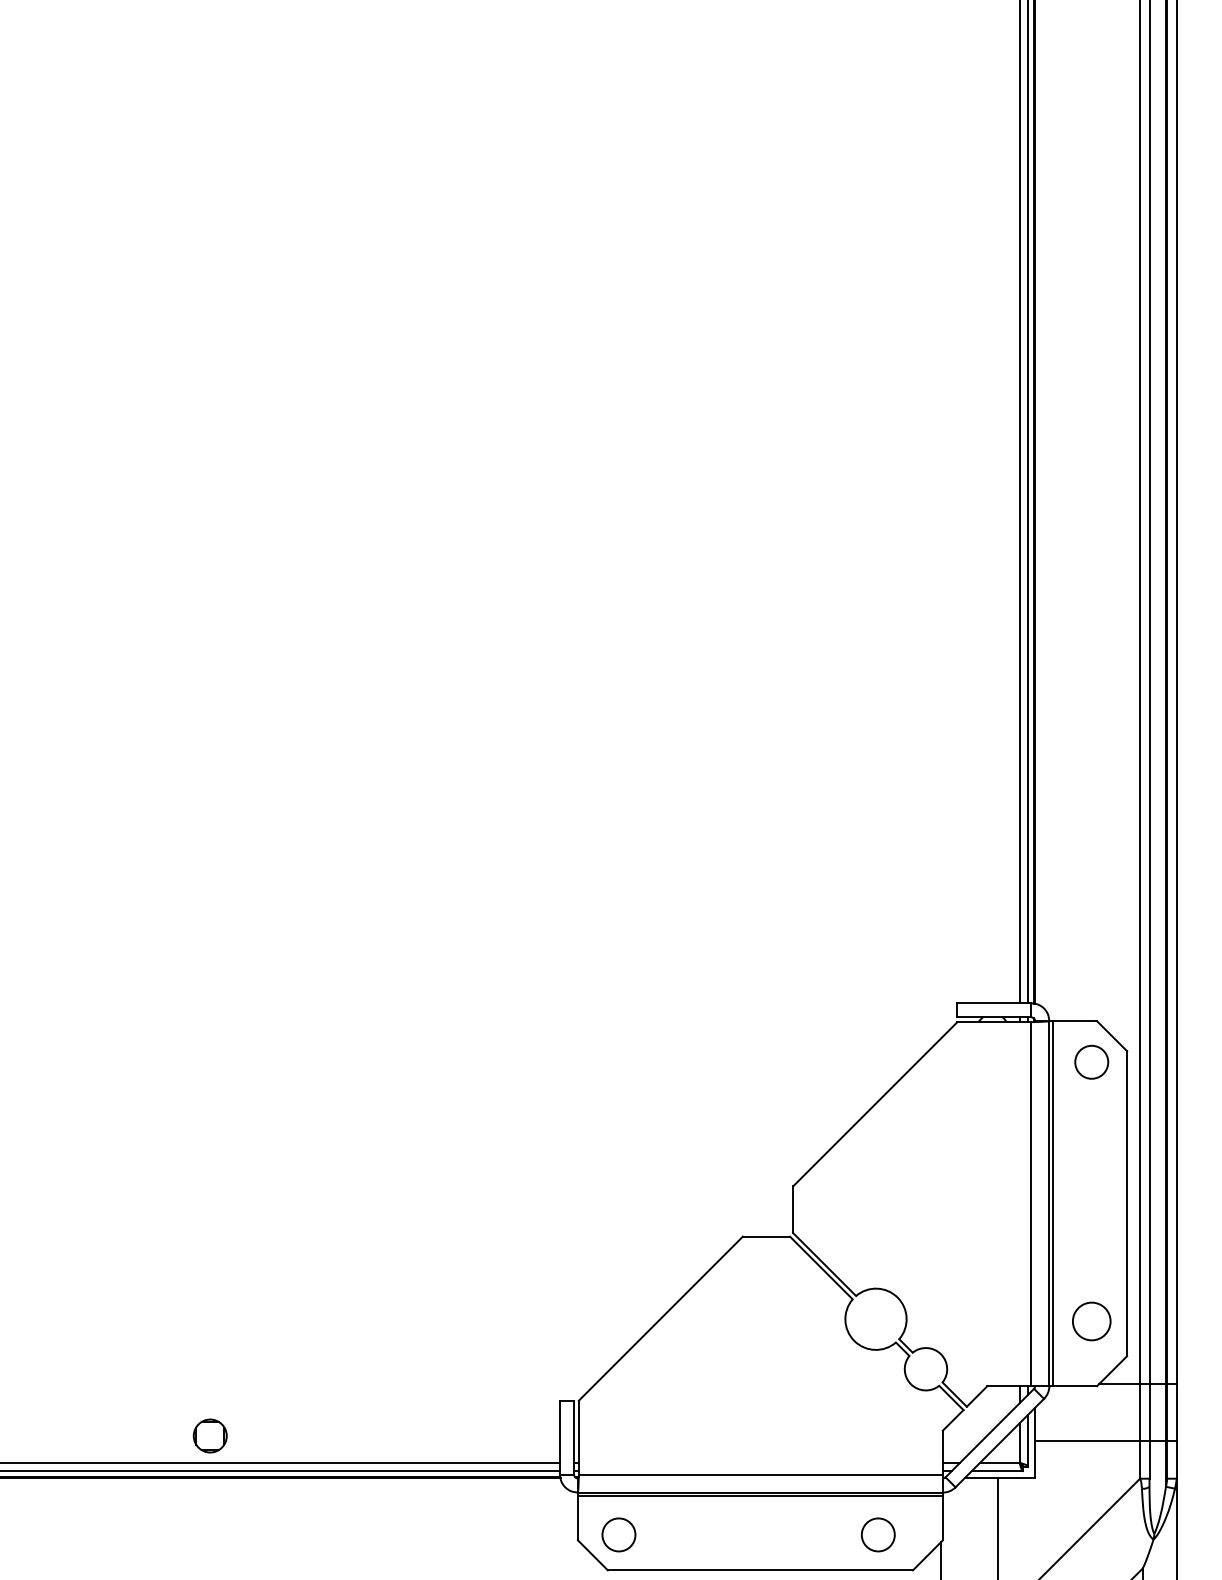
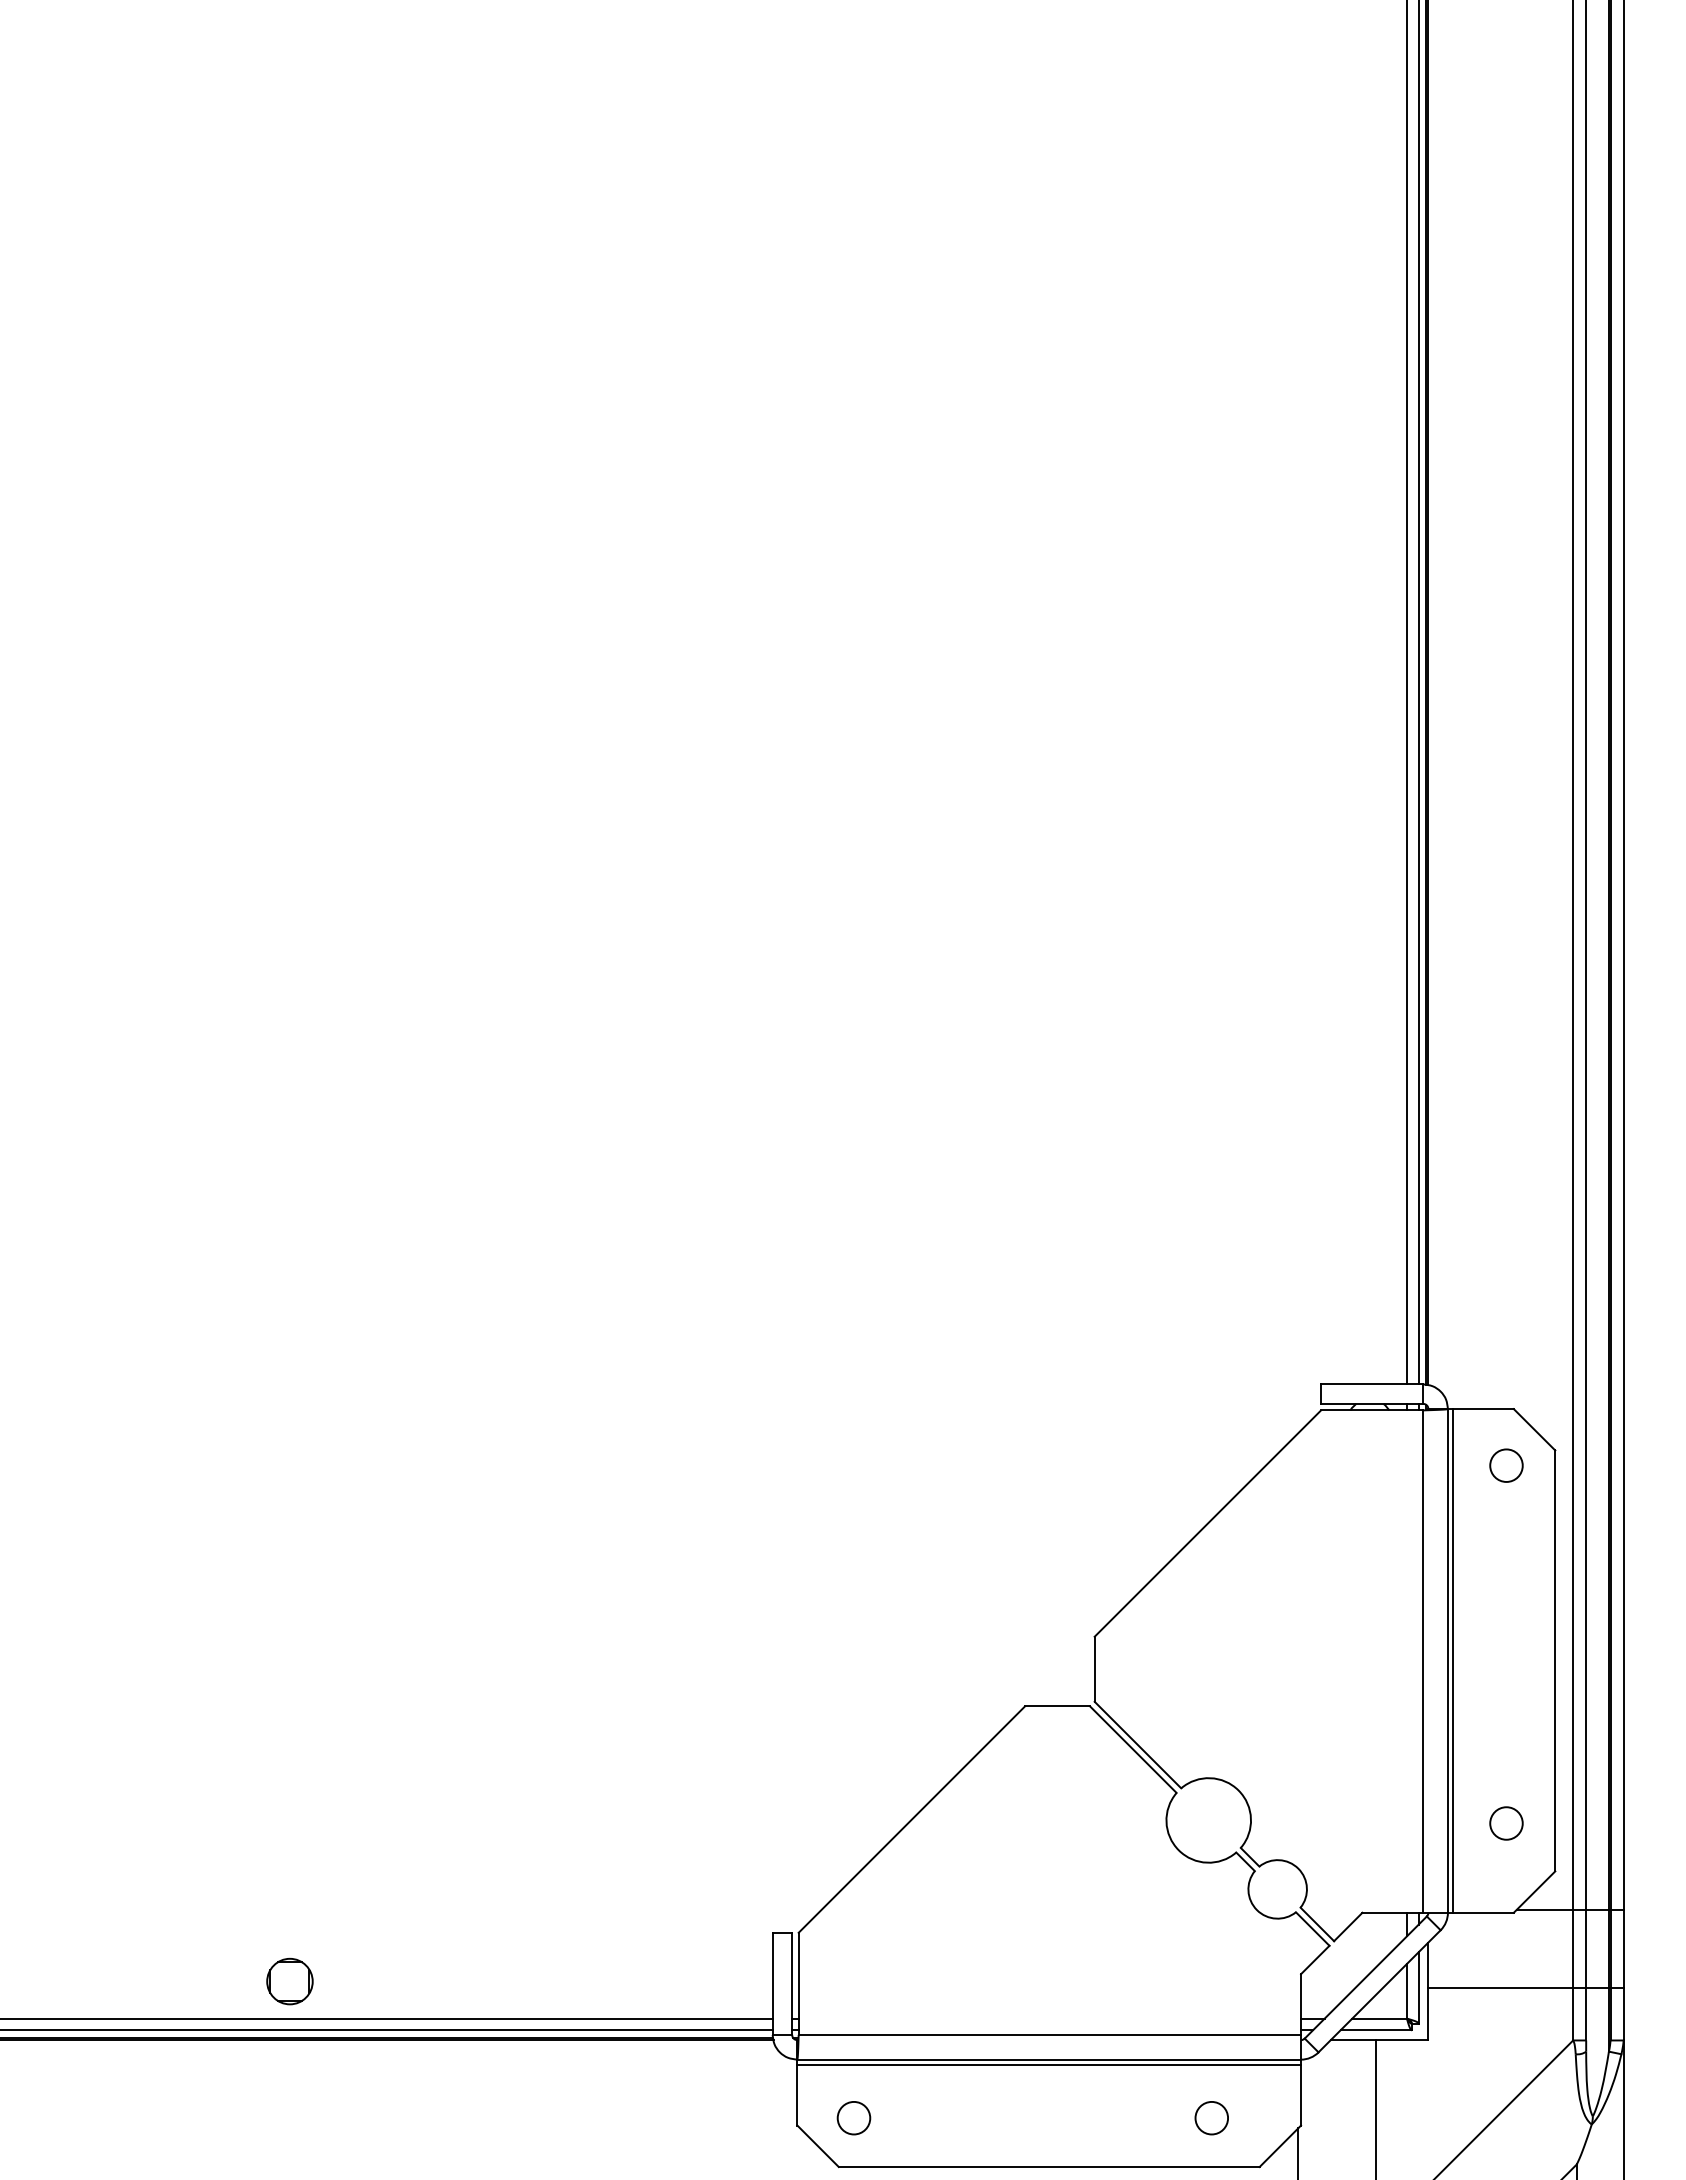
circle: (1091, 1062) -> (1506, 1465), size x0.71
circle: (1091, 1321) -> (1506, 1823), size x0.62
circle: (618, 1535) -> (853, 2118), size x0.71
circle: (878, 1535) -> (1211, 2118), size x0.71

